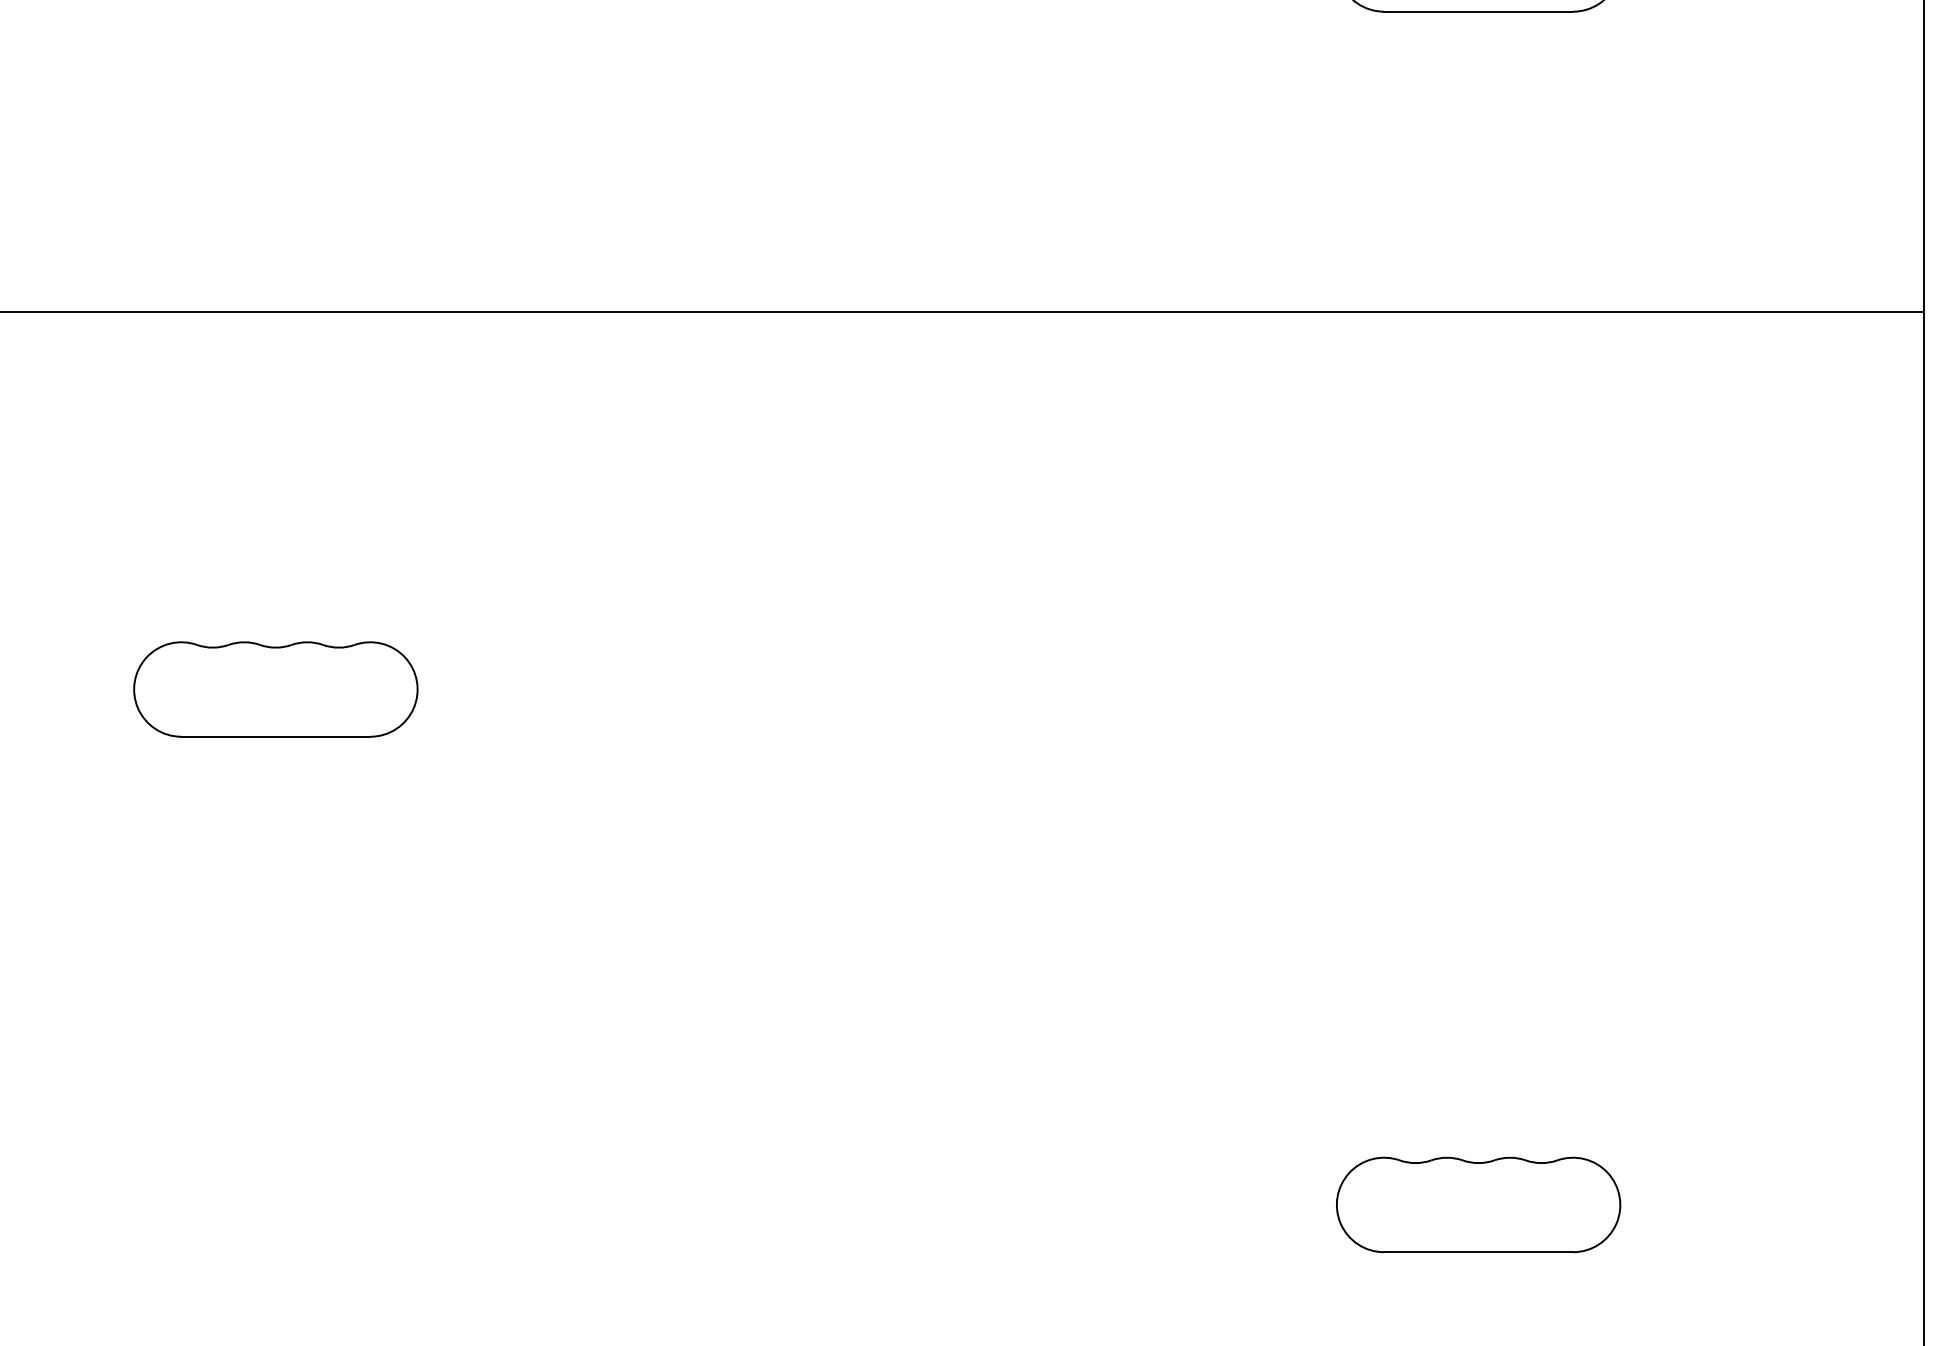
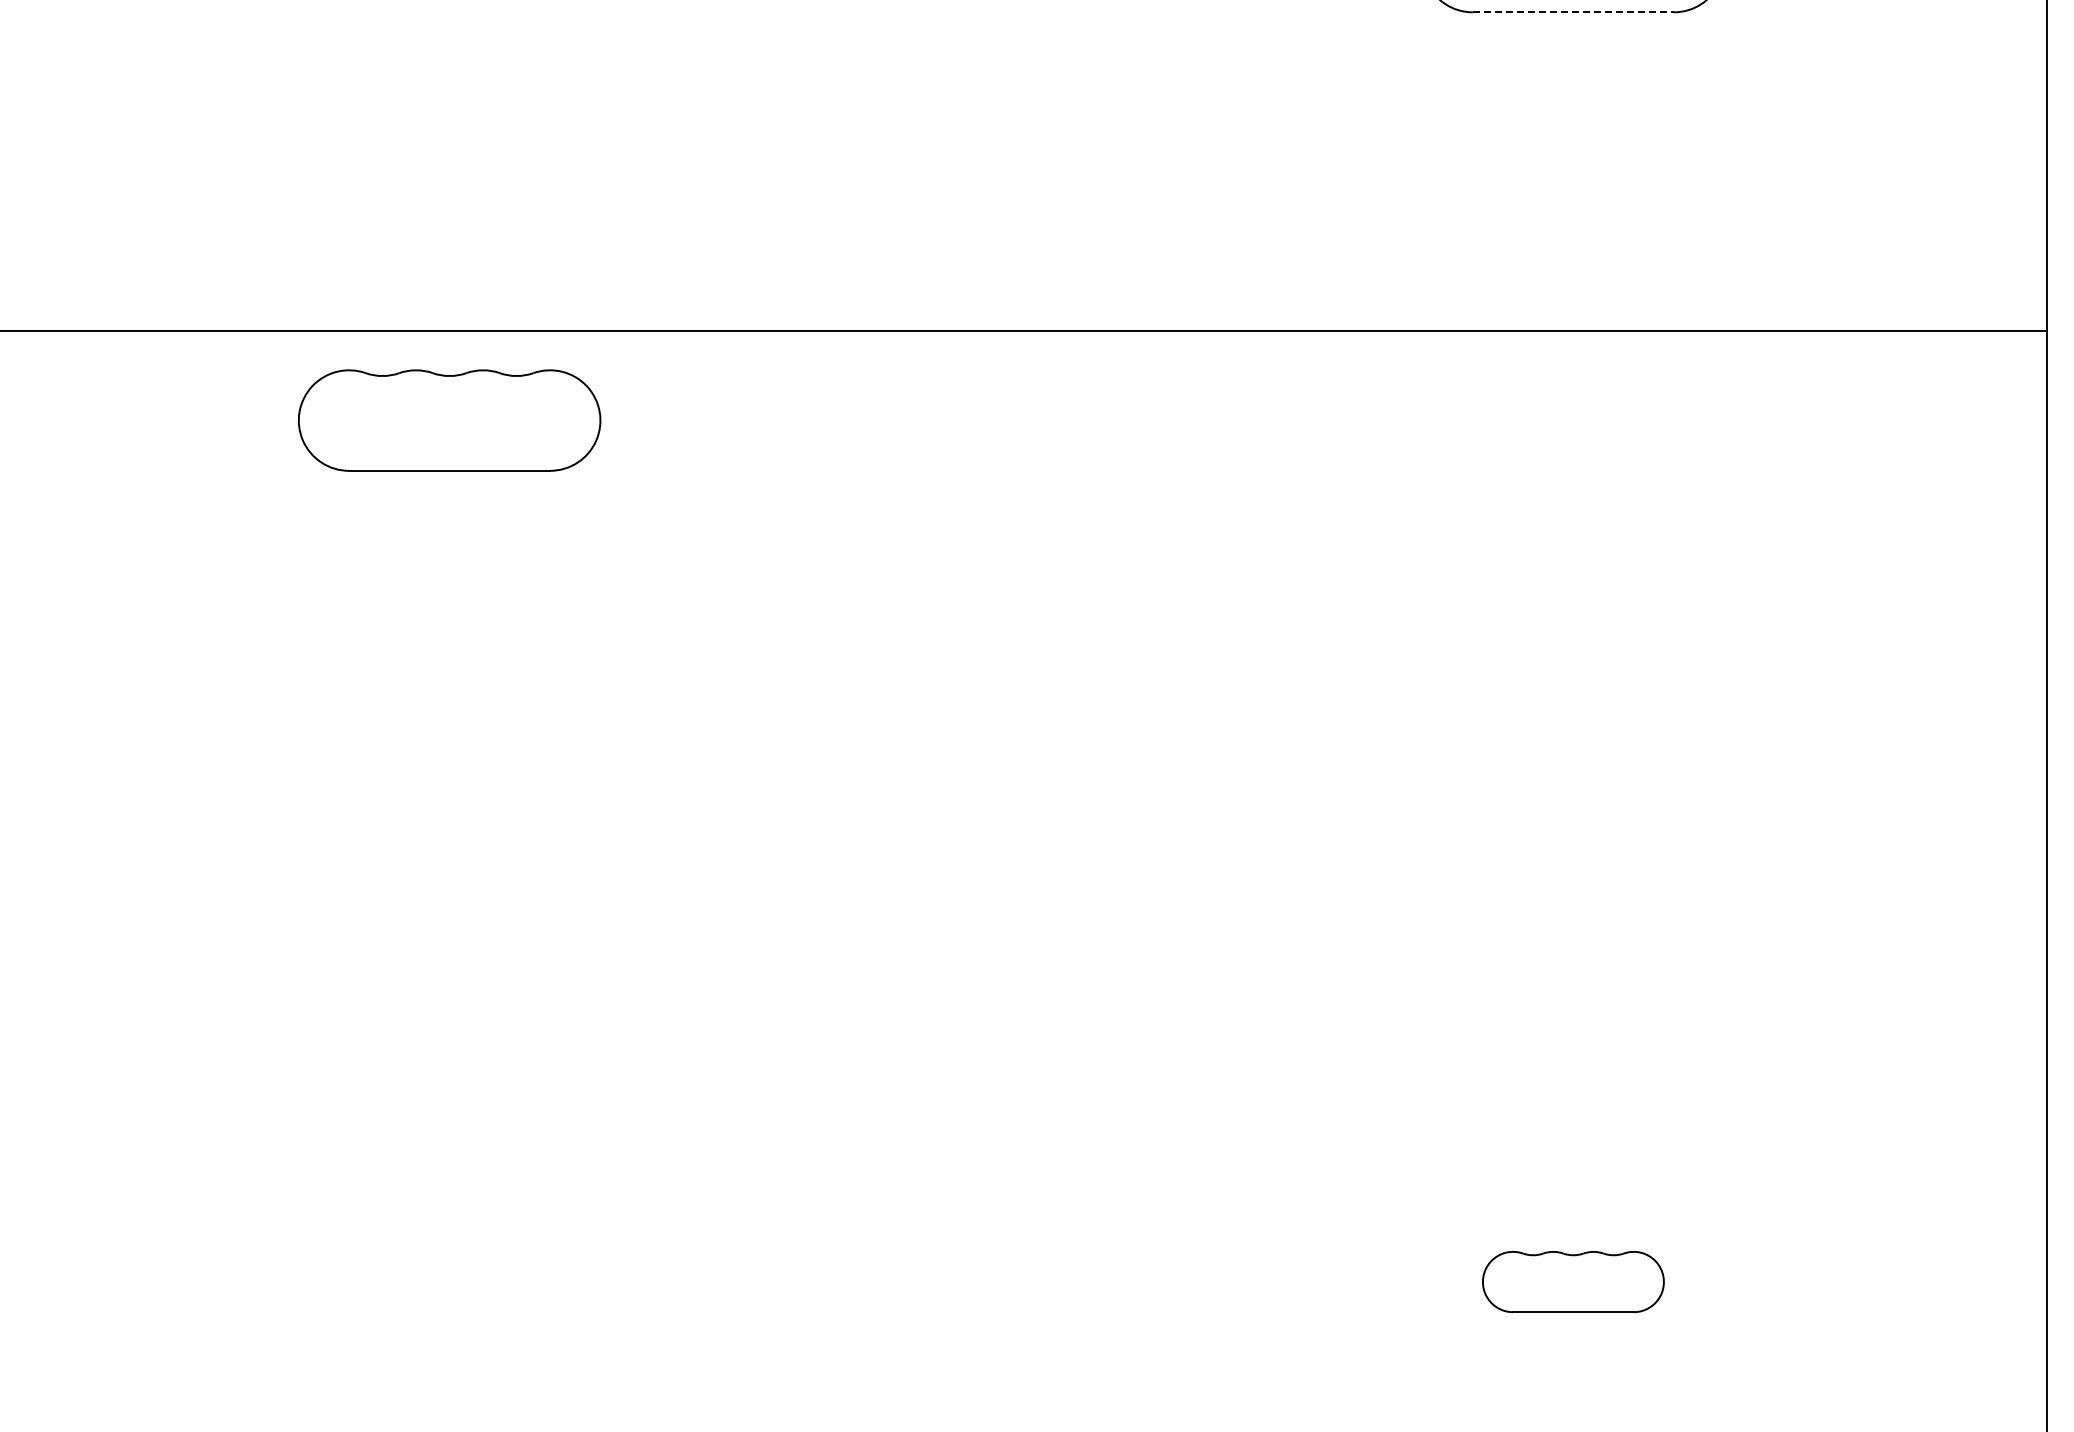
line: (1478, 11) -> (1573, 12), solid -> dashed
part: (275, 689) -> (449, 420), moved
part: (1478, 1204) -> (1573, 1281), size x0.6

